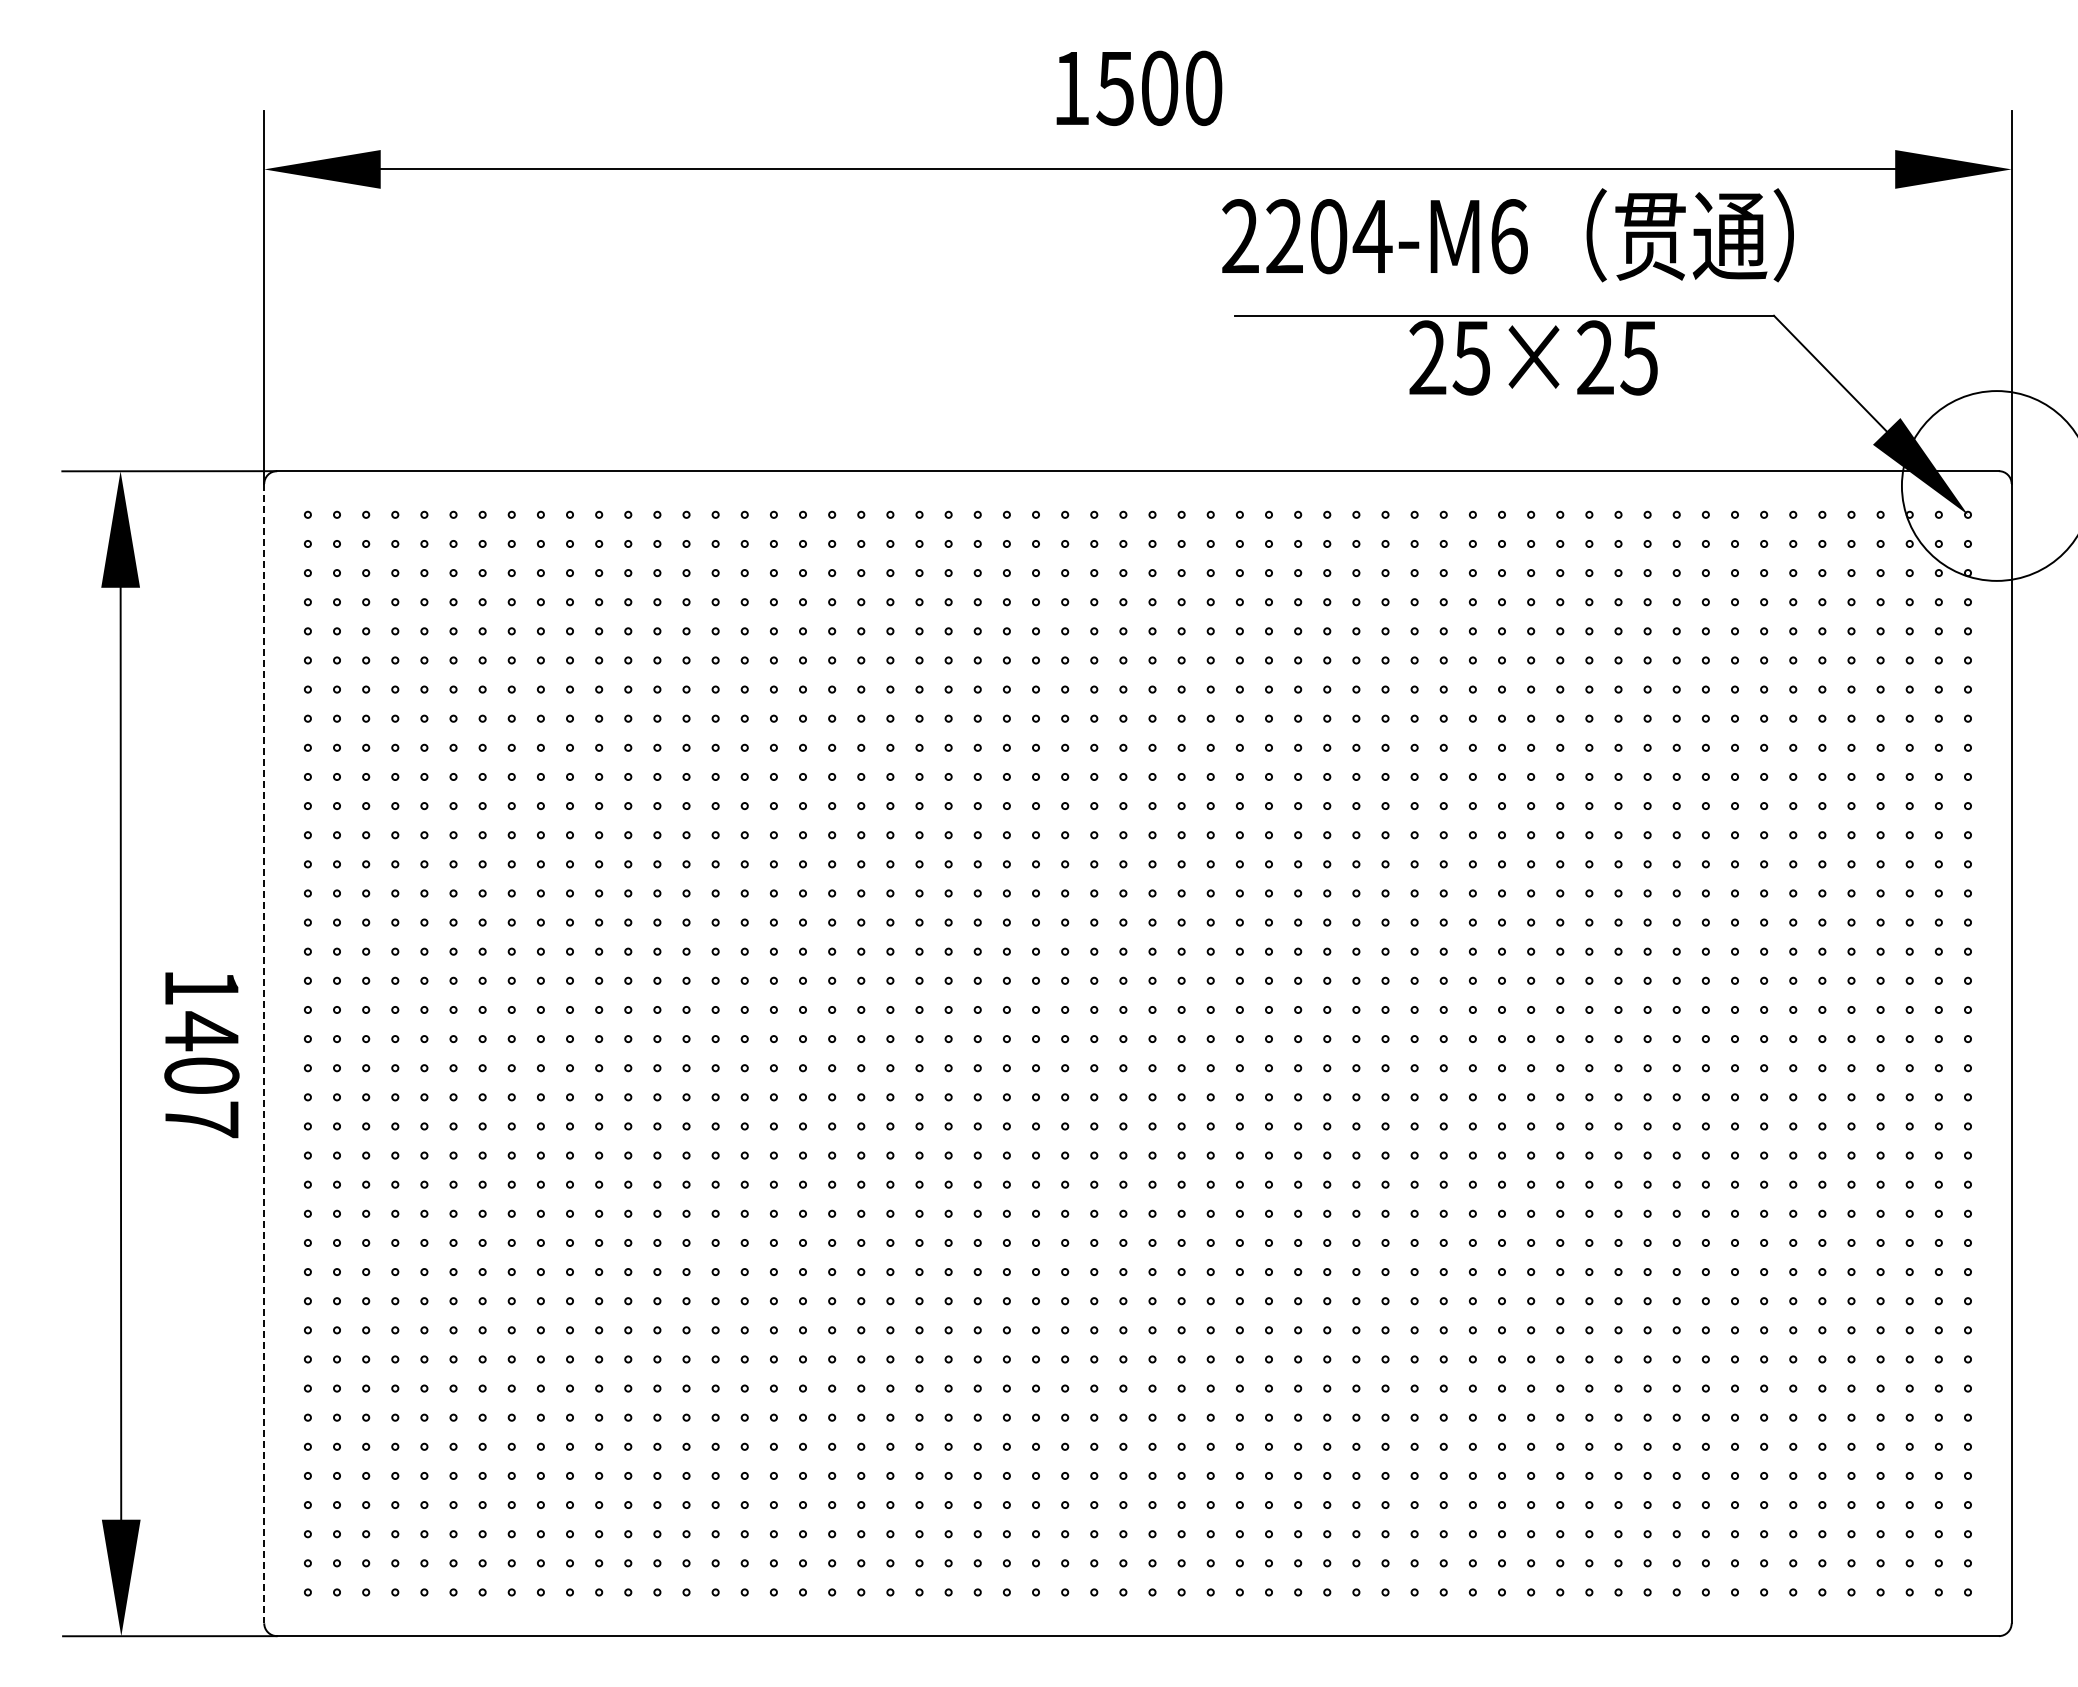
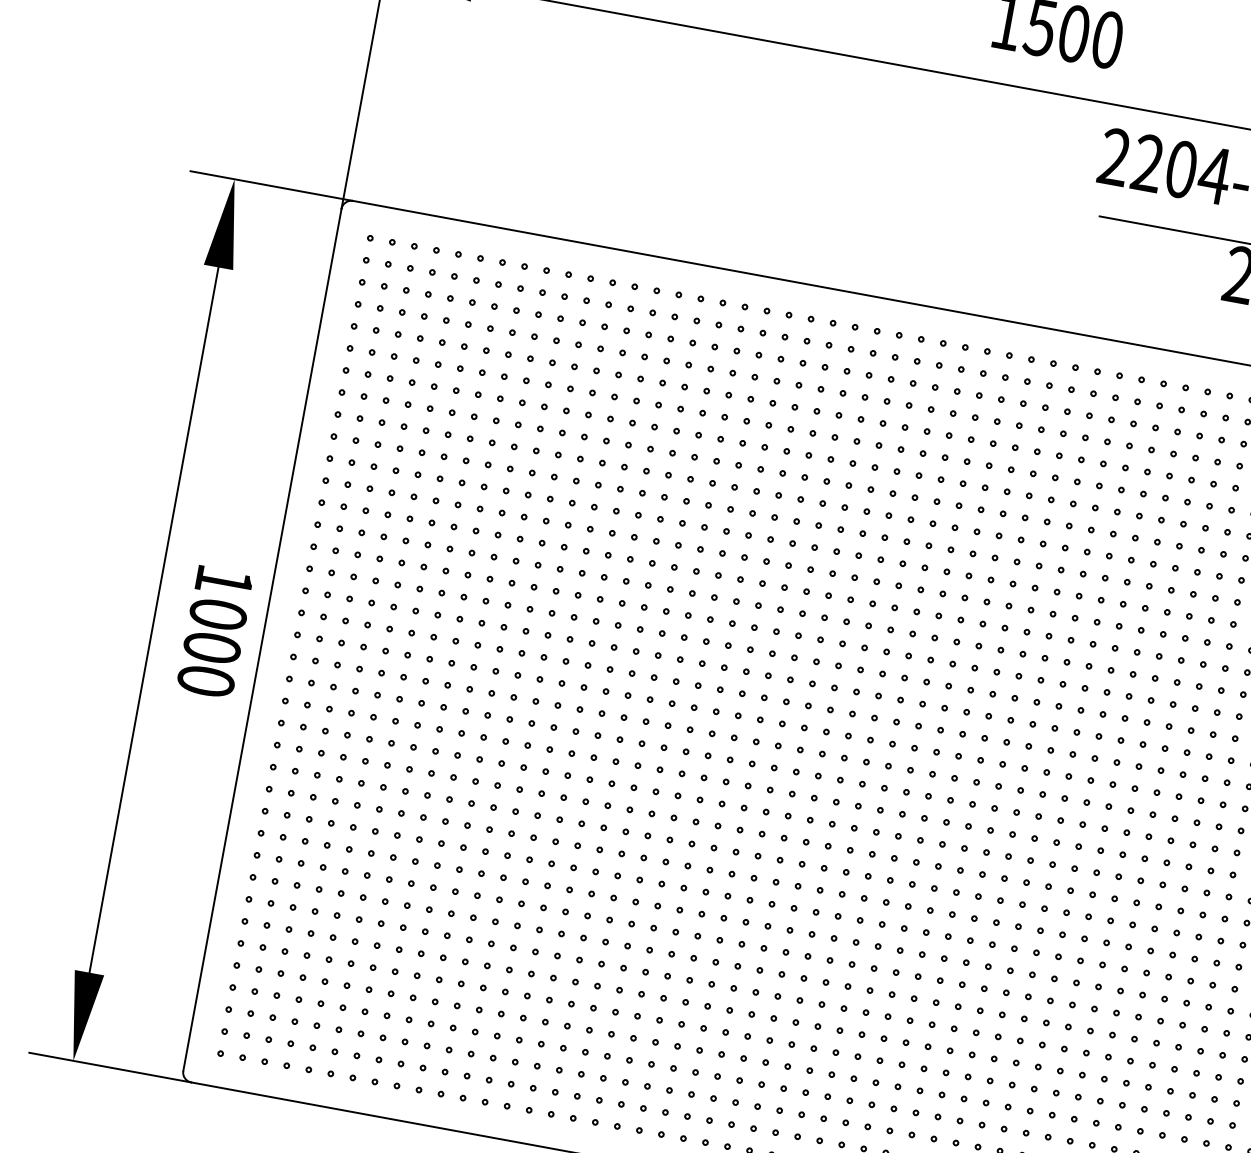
line: (264, 1053) -> (262, 639), dashed -> solid
text: (201, 1074) -> (212, 646), 1407 -> 1000

